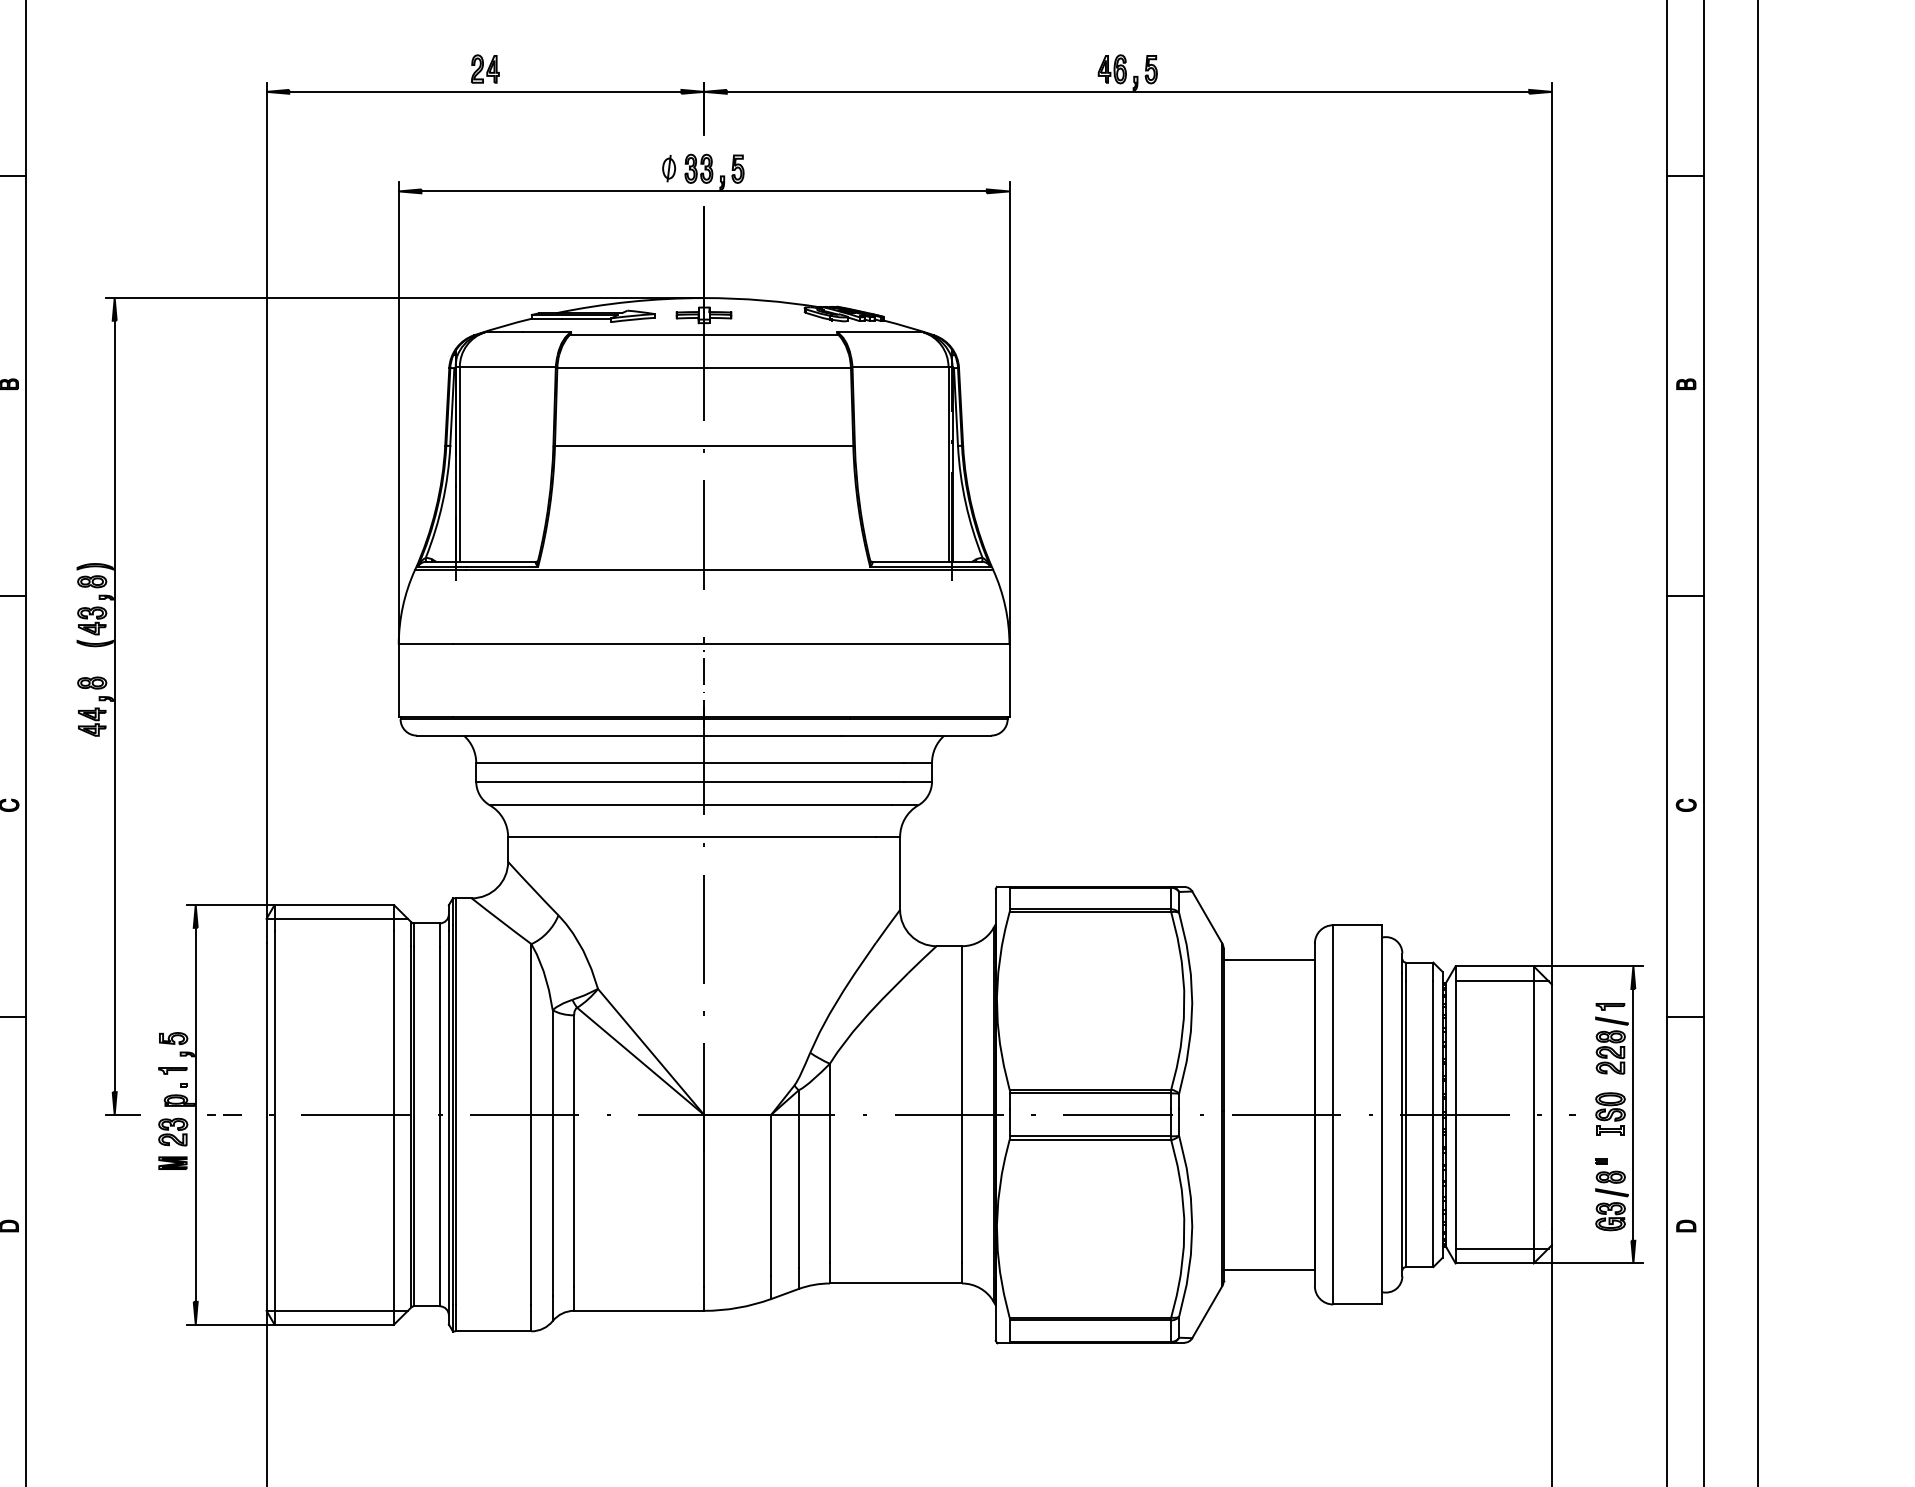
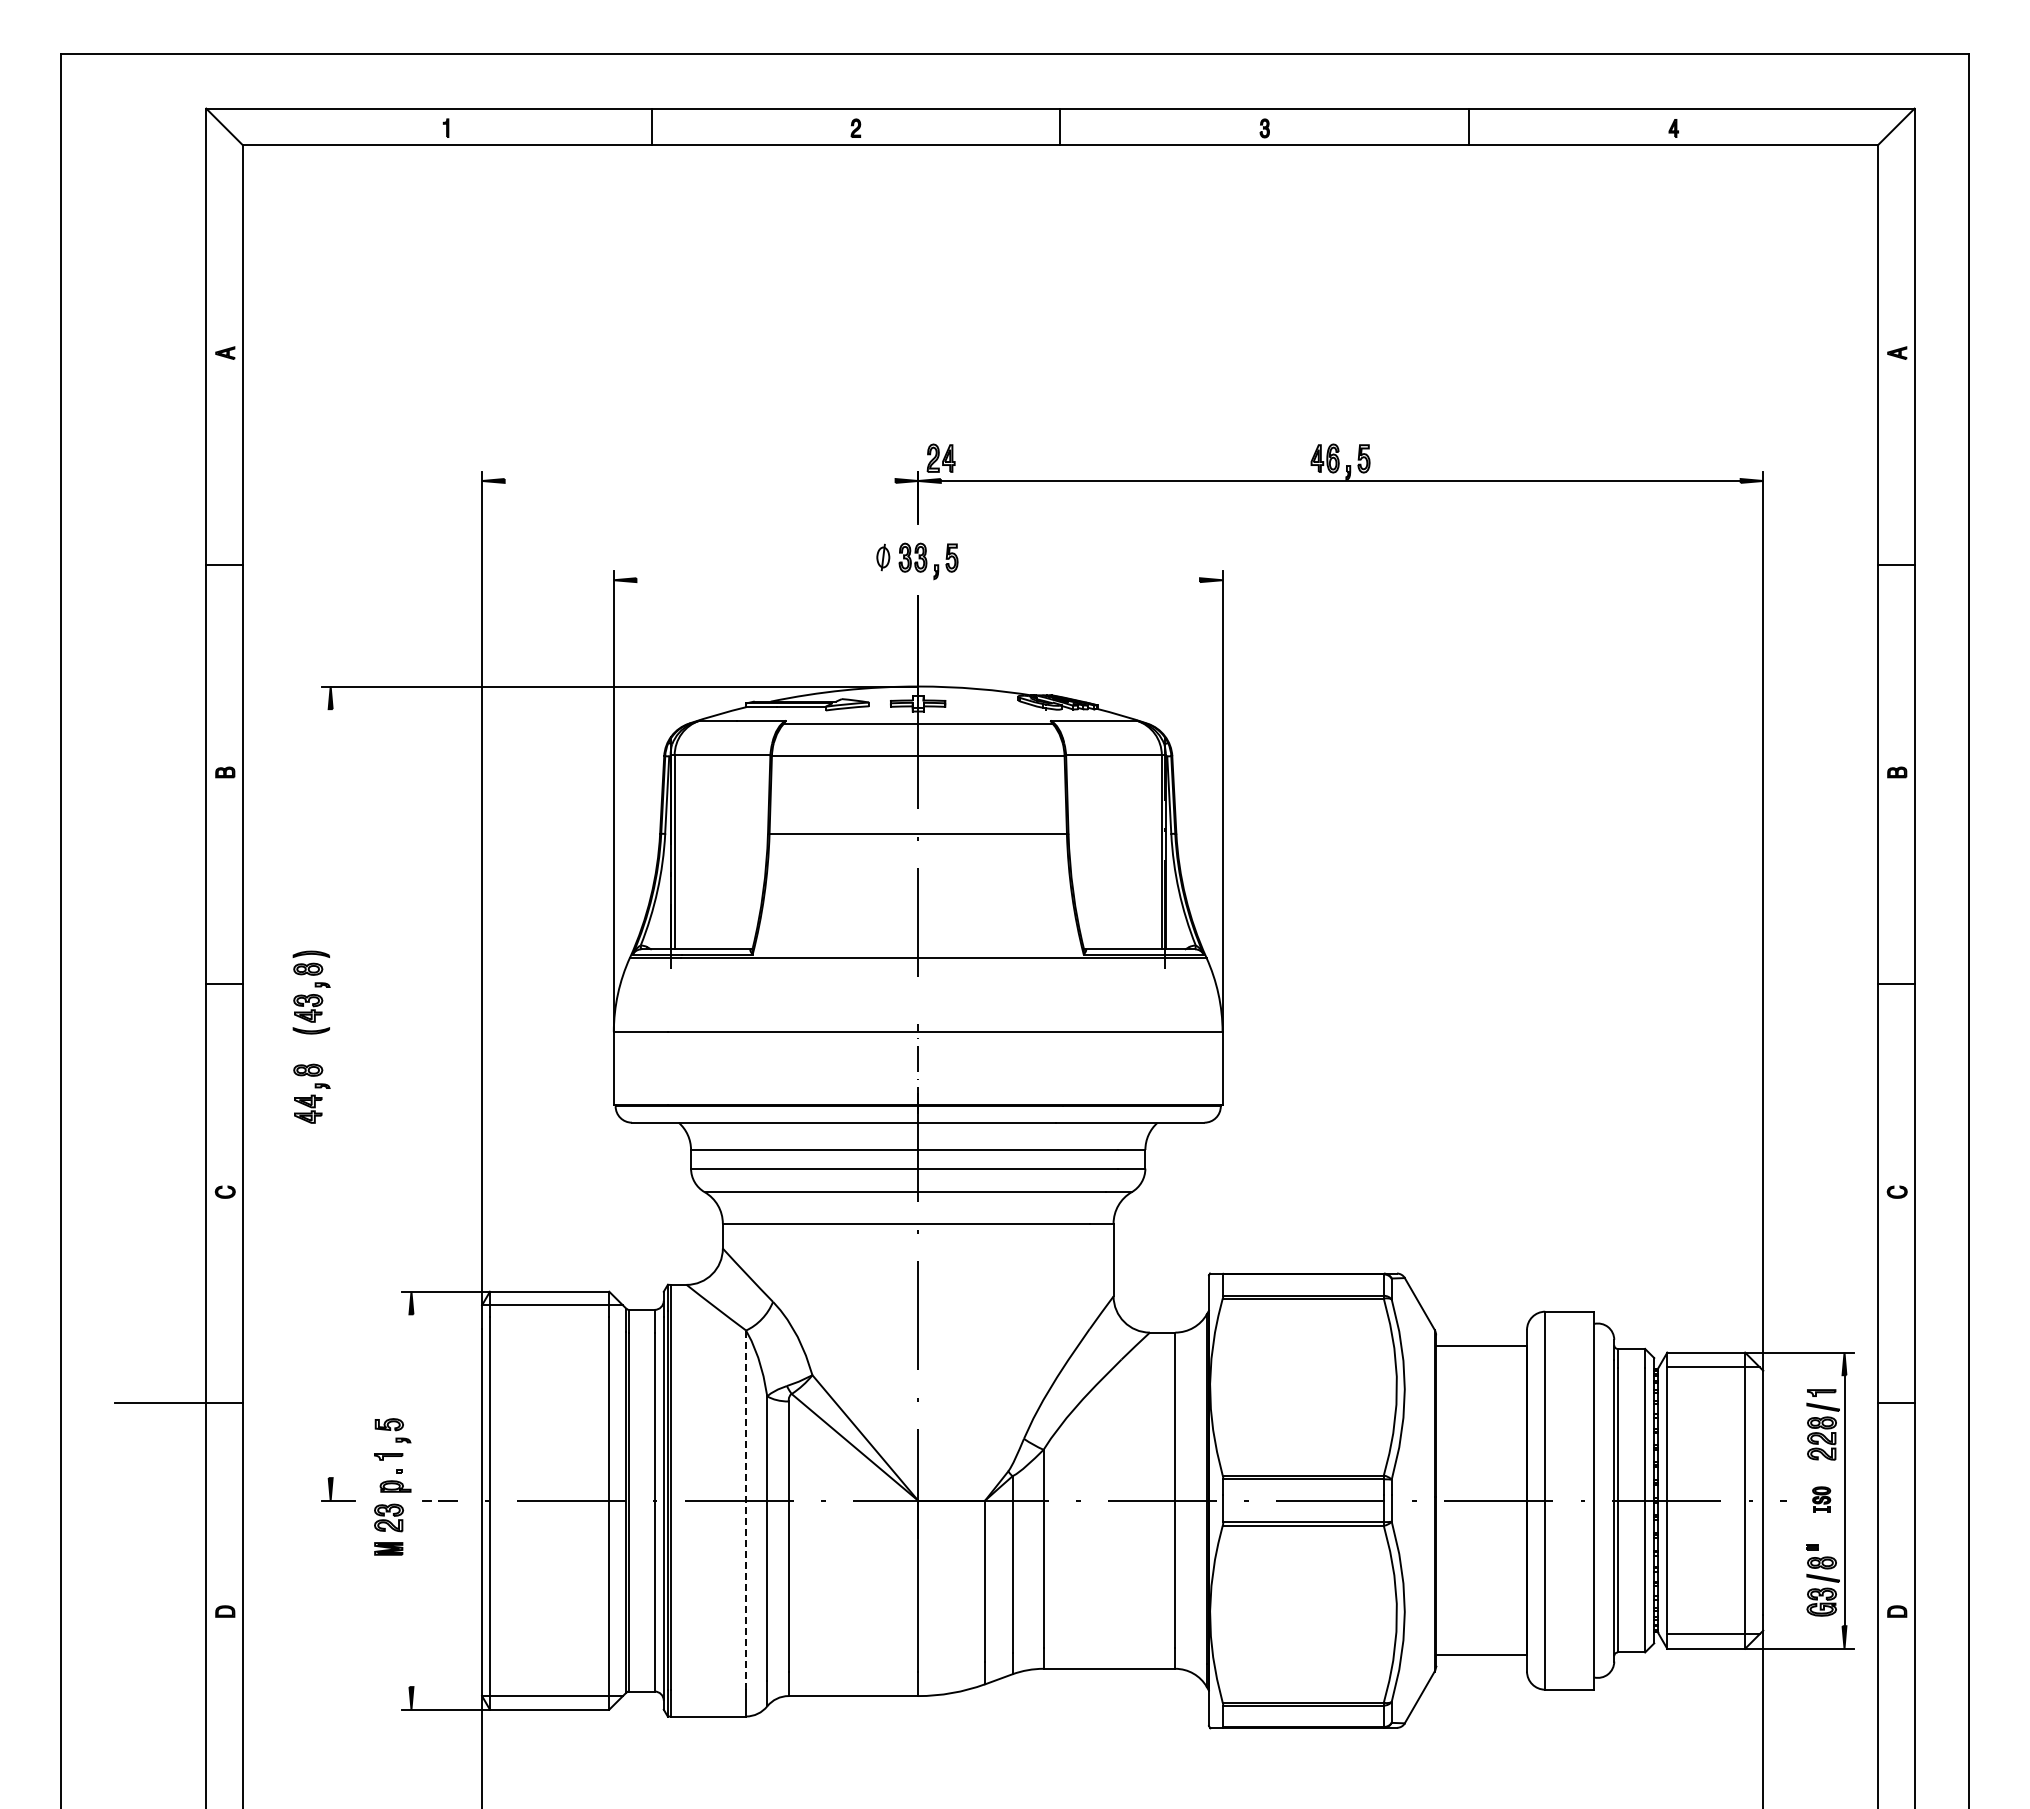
part: (484, 68) -> (940, 457), moved
line: (484, 92) -> (699, 481), removed
line: (704, 191) -> (918, 580), removed
line: (114, 706) -> (330, 1093), removed
part: (1610, 1113) -> (1821, 1499), size x0.6
line: (195, 1114) -> (411, 1500), removed
line: (531, 1124) -> (746, 1510), solid -> dashed

